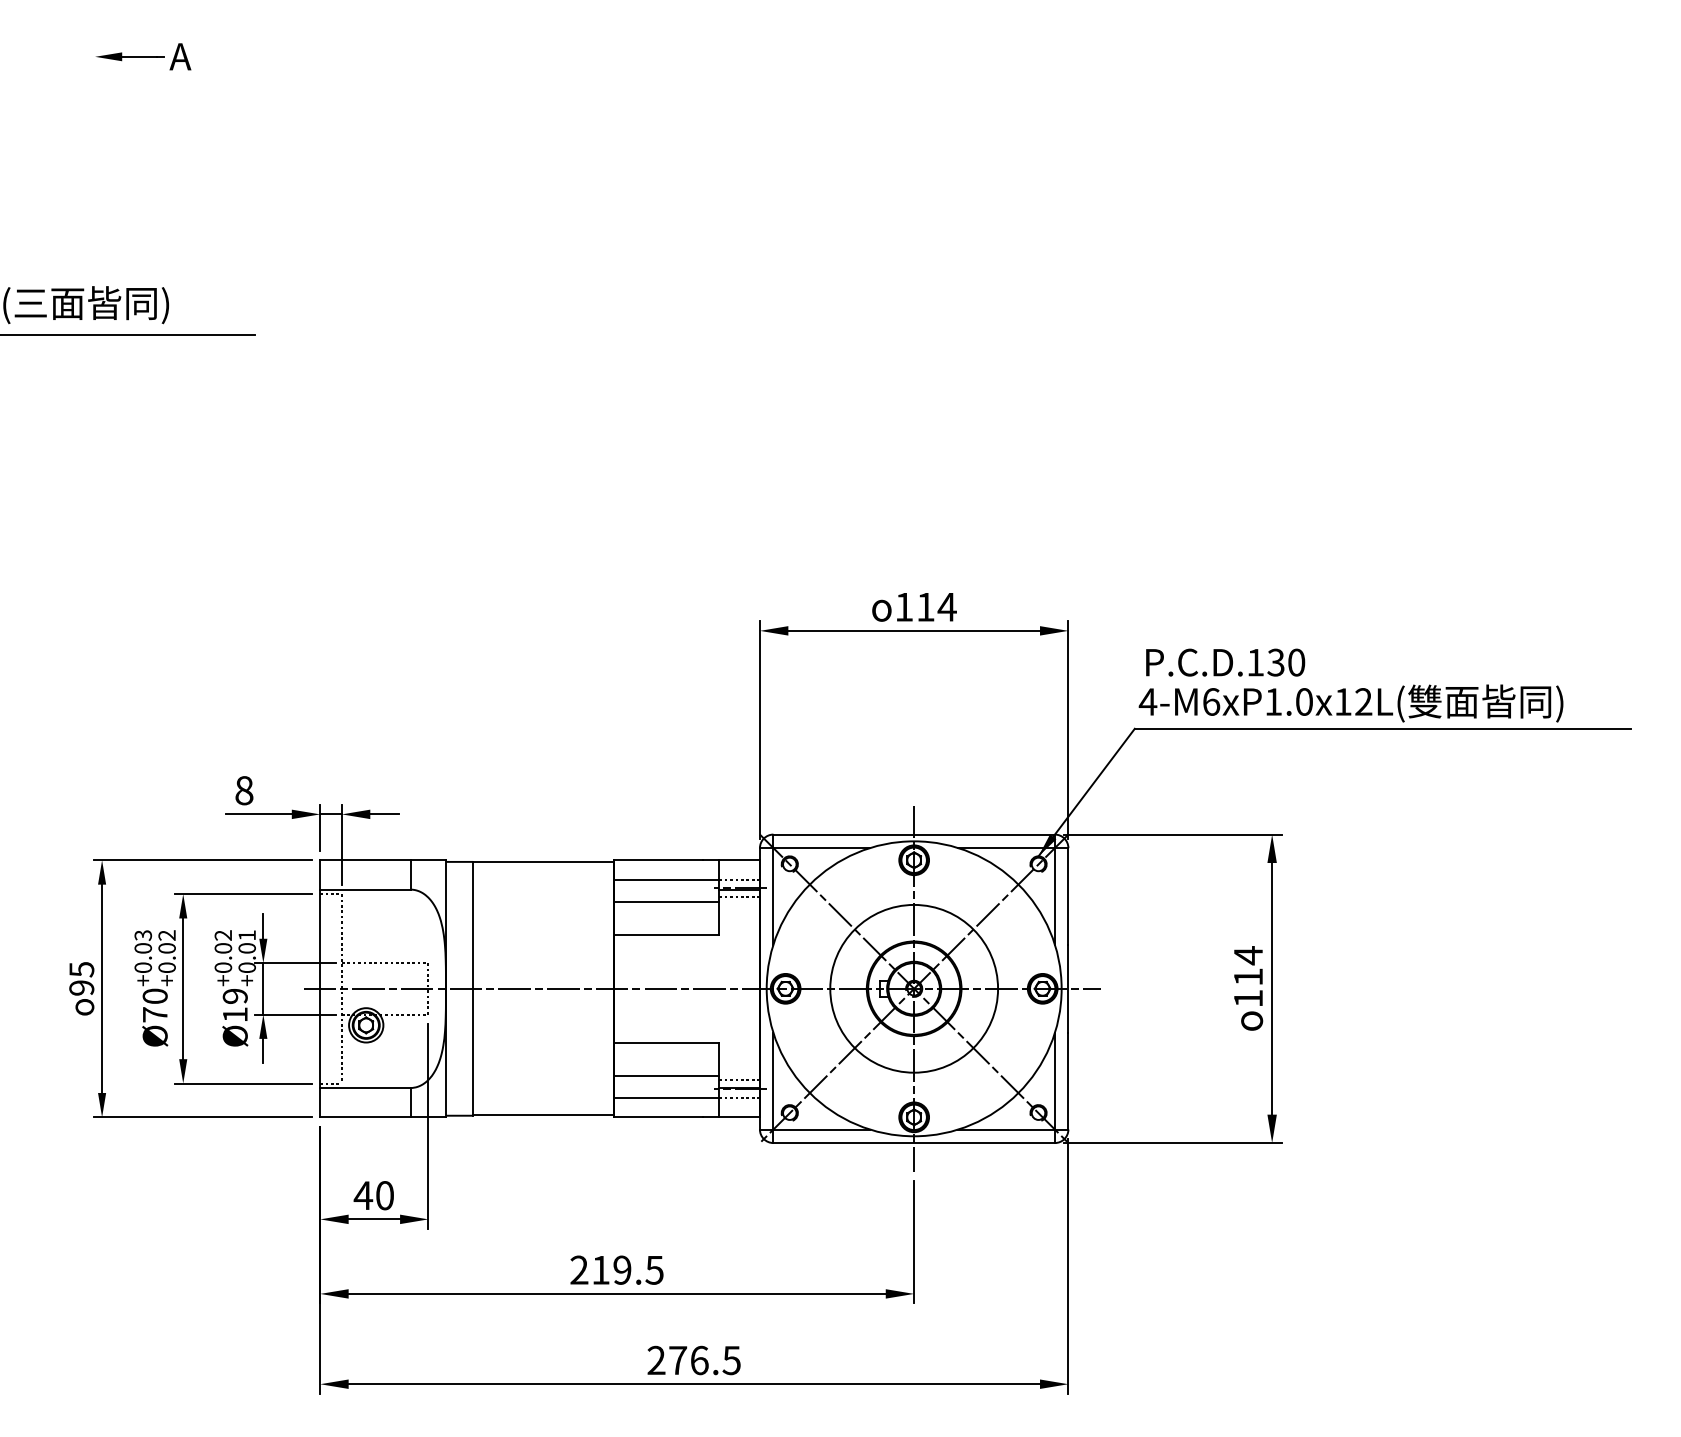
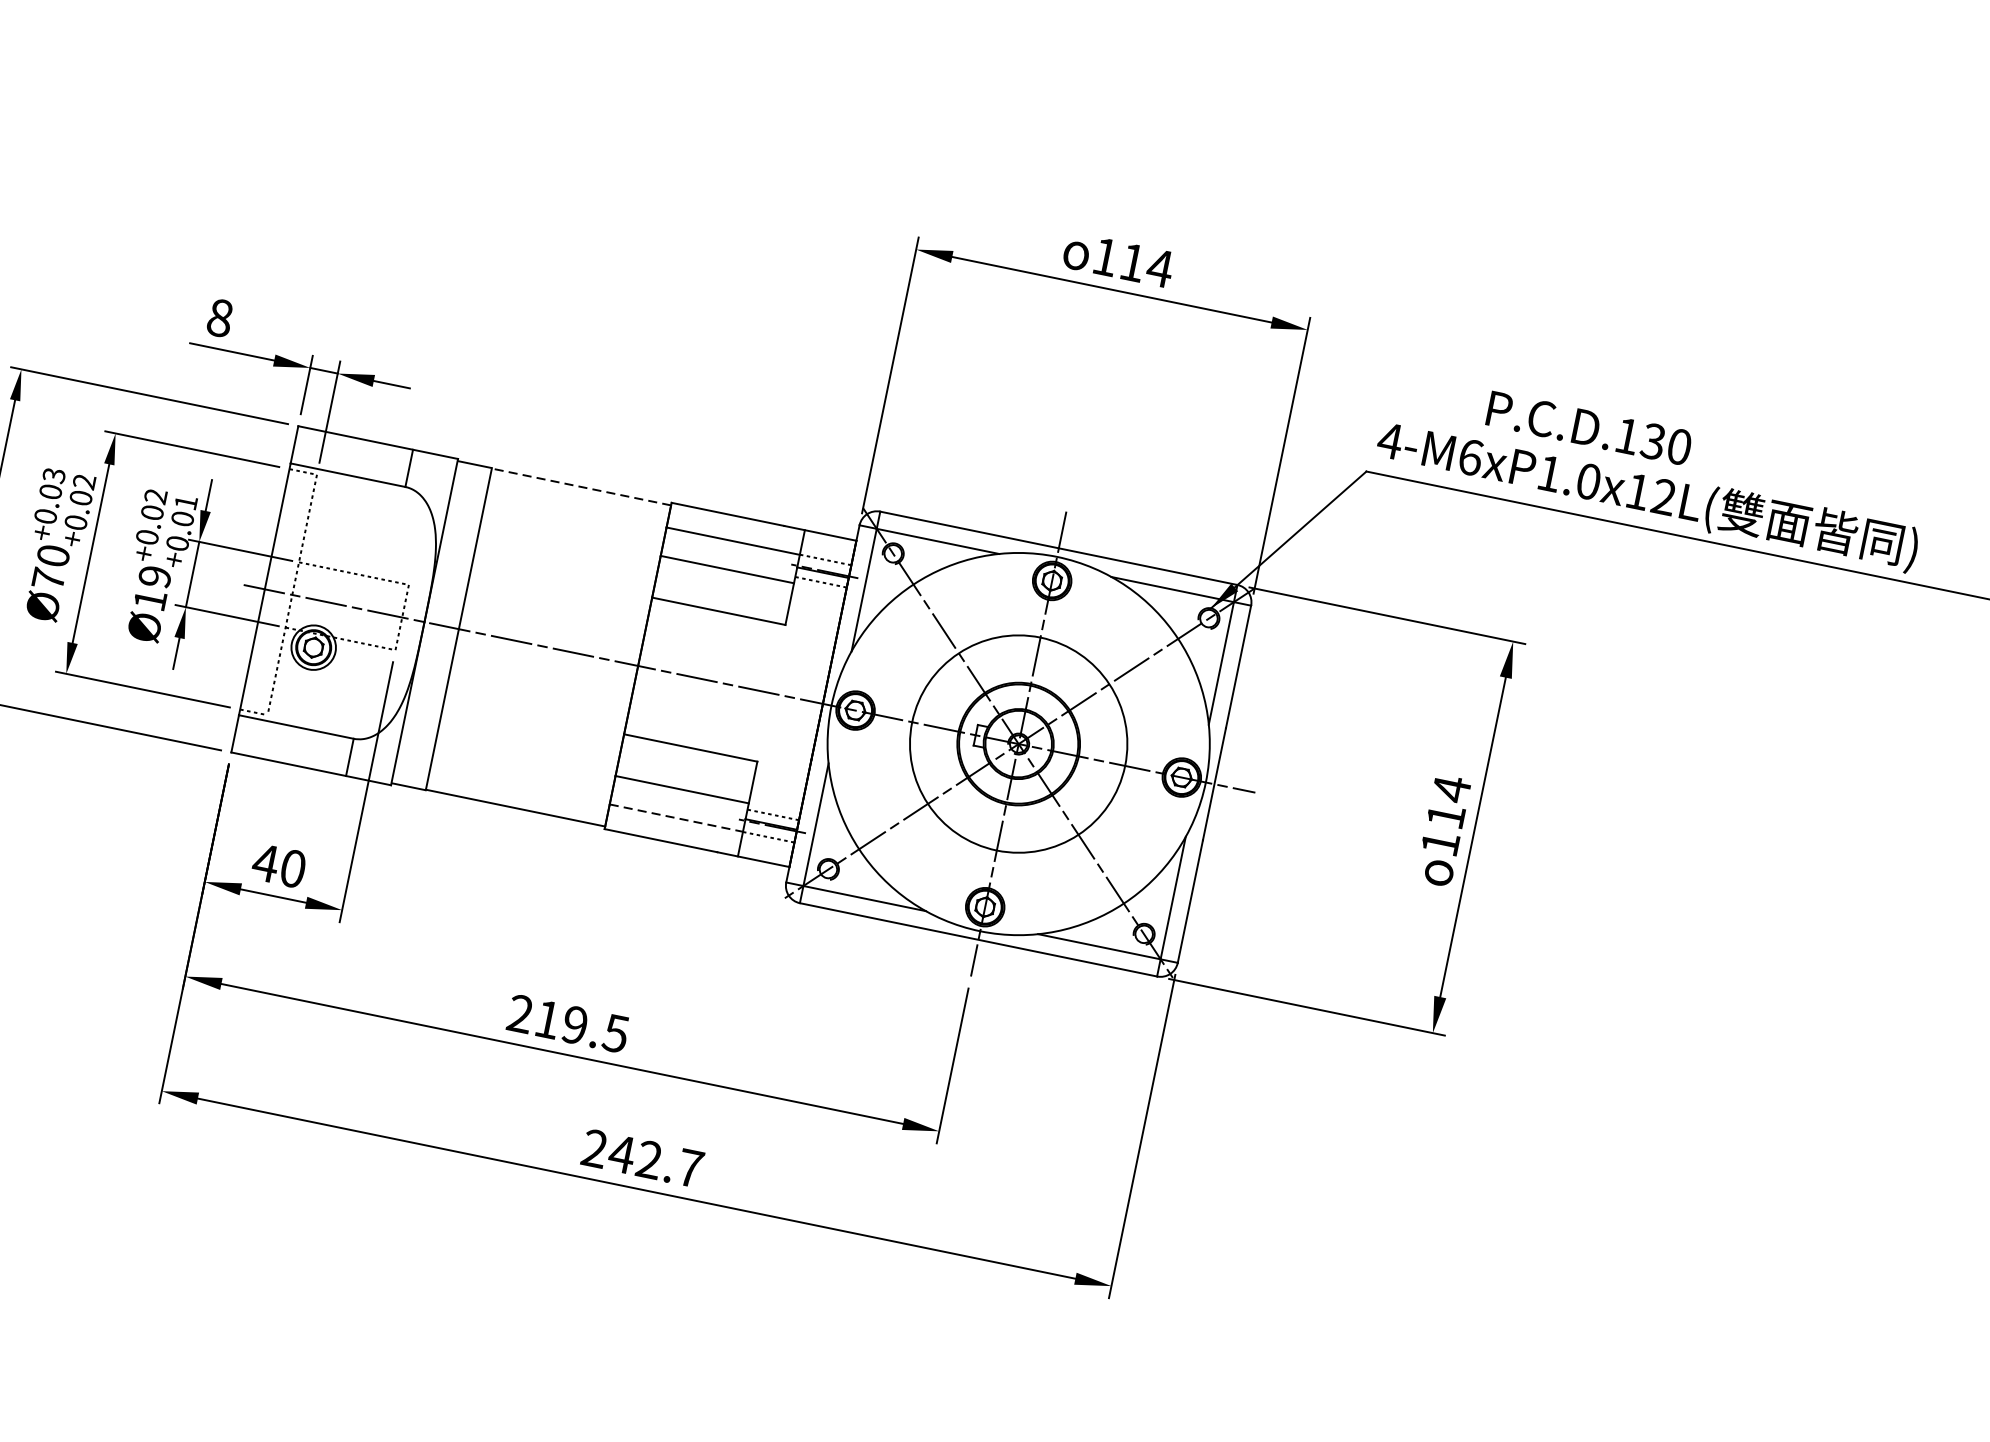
text: (1225, 662) -> (1589, 428), moved
line: (543, 862) -> (581, 487), solid -> dashed
line: (667, 1097) -> (677, 817), solid -> dashed
text: (704, 1360) -> (655, 1161), 276.5 -> 242.7

